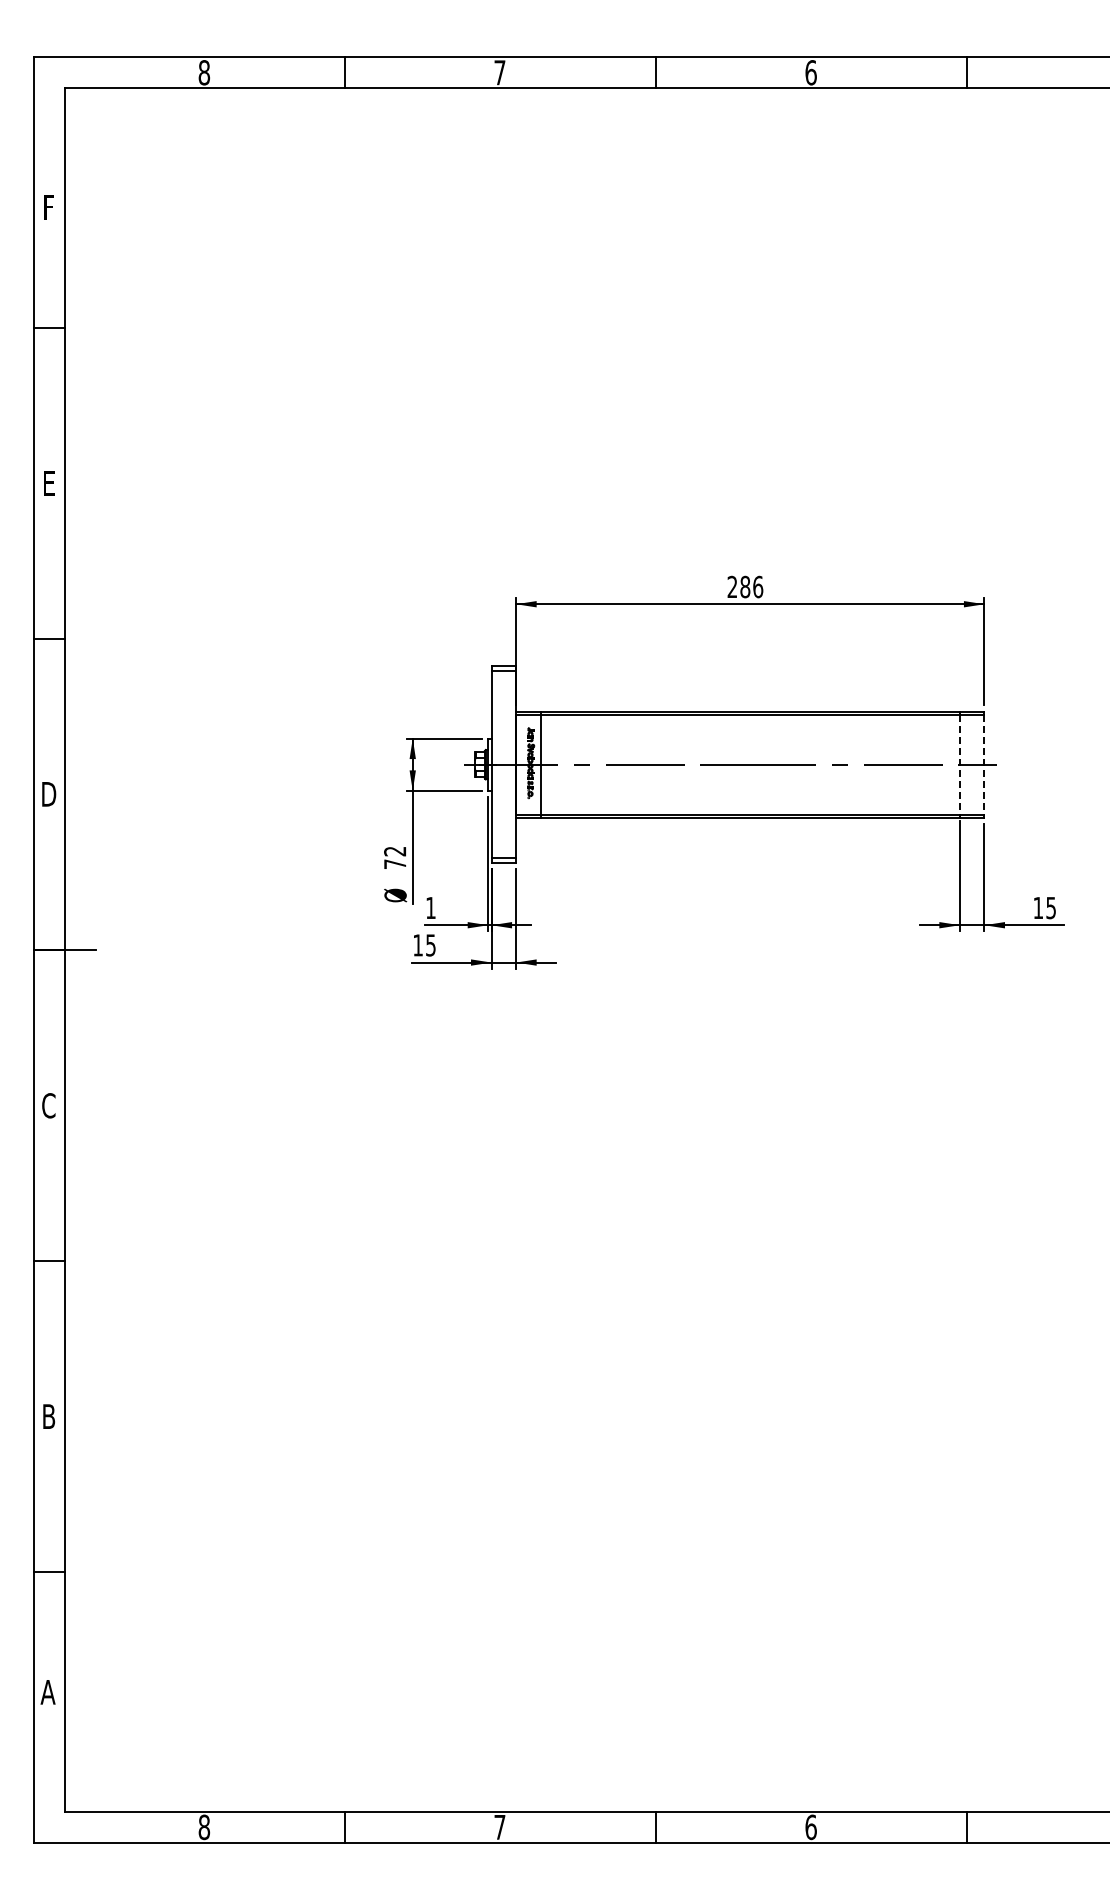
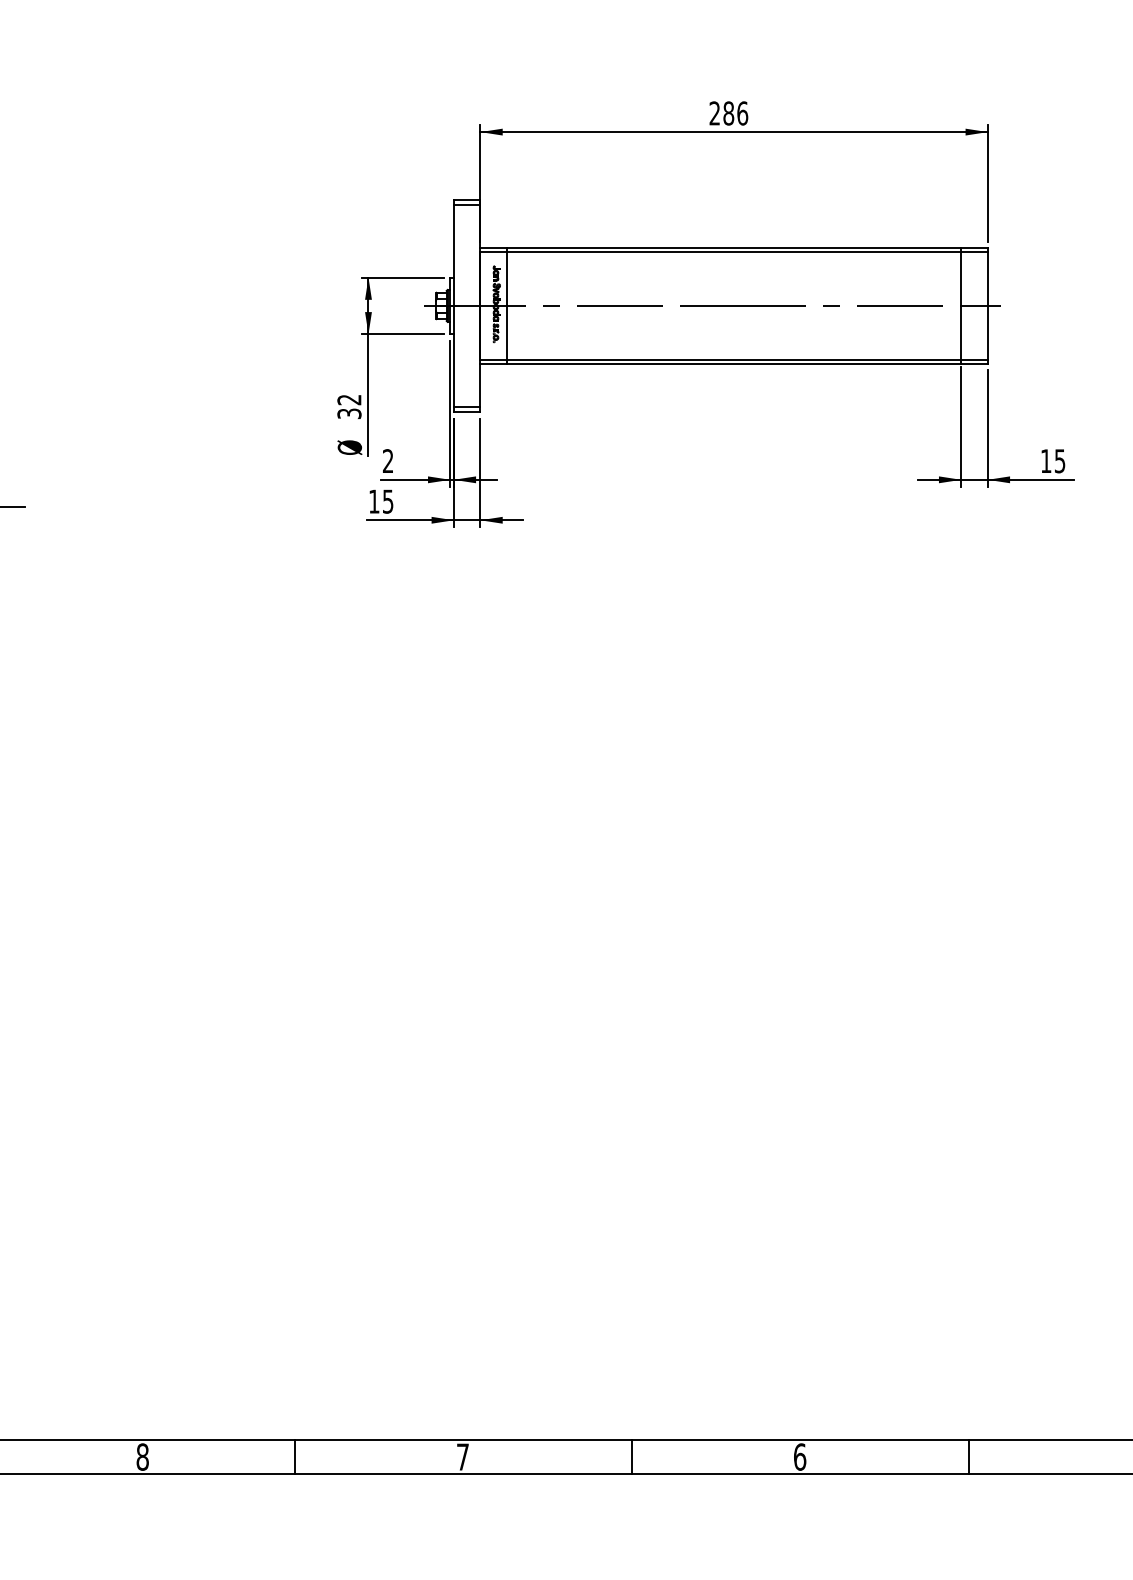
line: (959, 764) -> (960, 305), dashed -> solid
line: (984, 764) -> (987, 305), dashed -> solid
text: (395, 864) -> (349, 414), 72 -> 32
text: (430, 907) -> (387, 460), 1 -> 2

